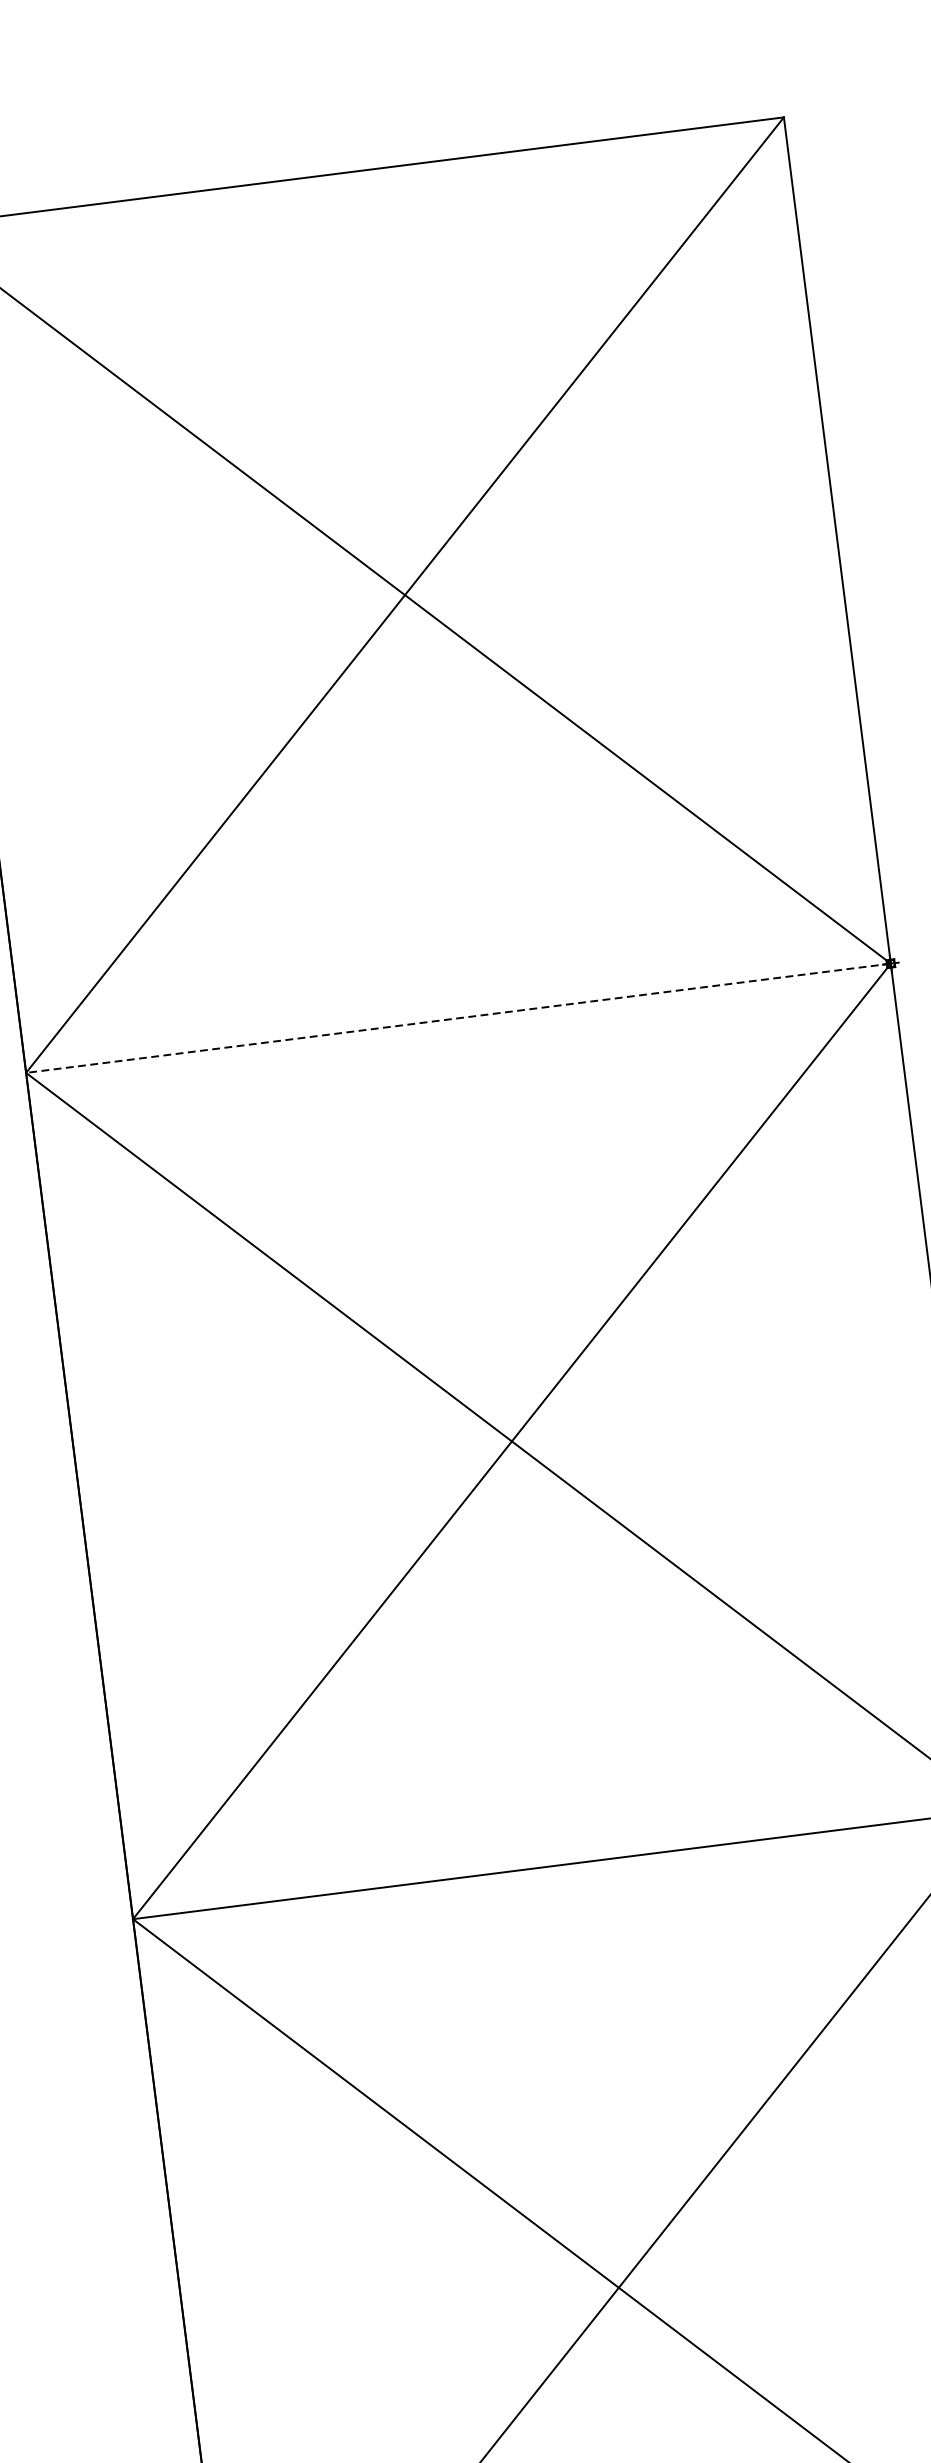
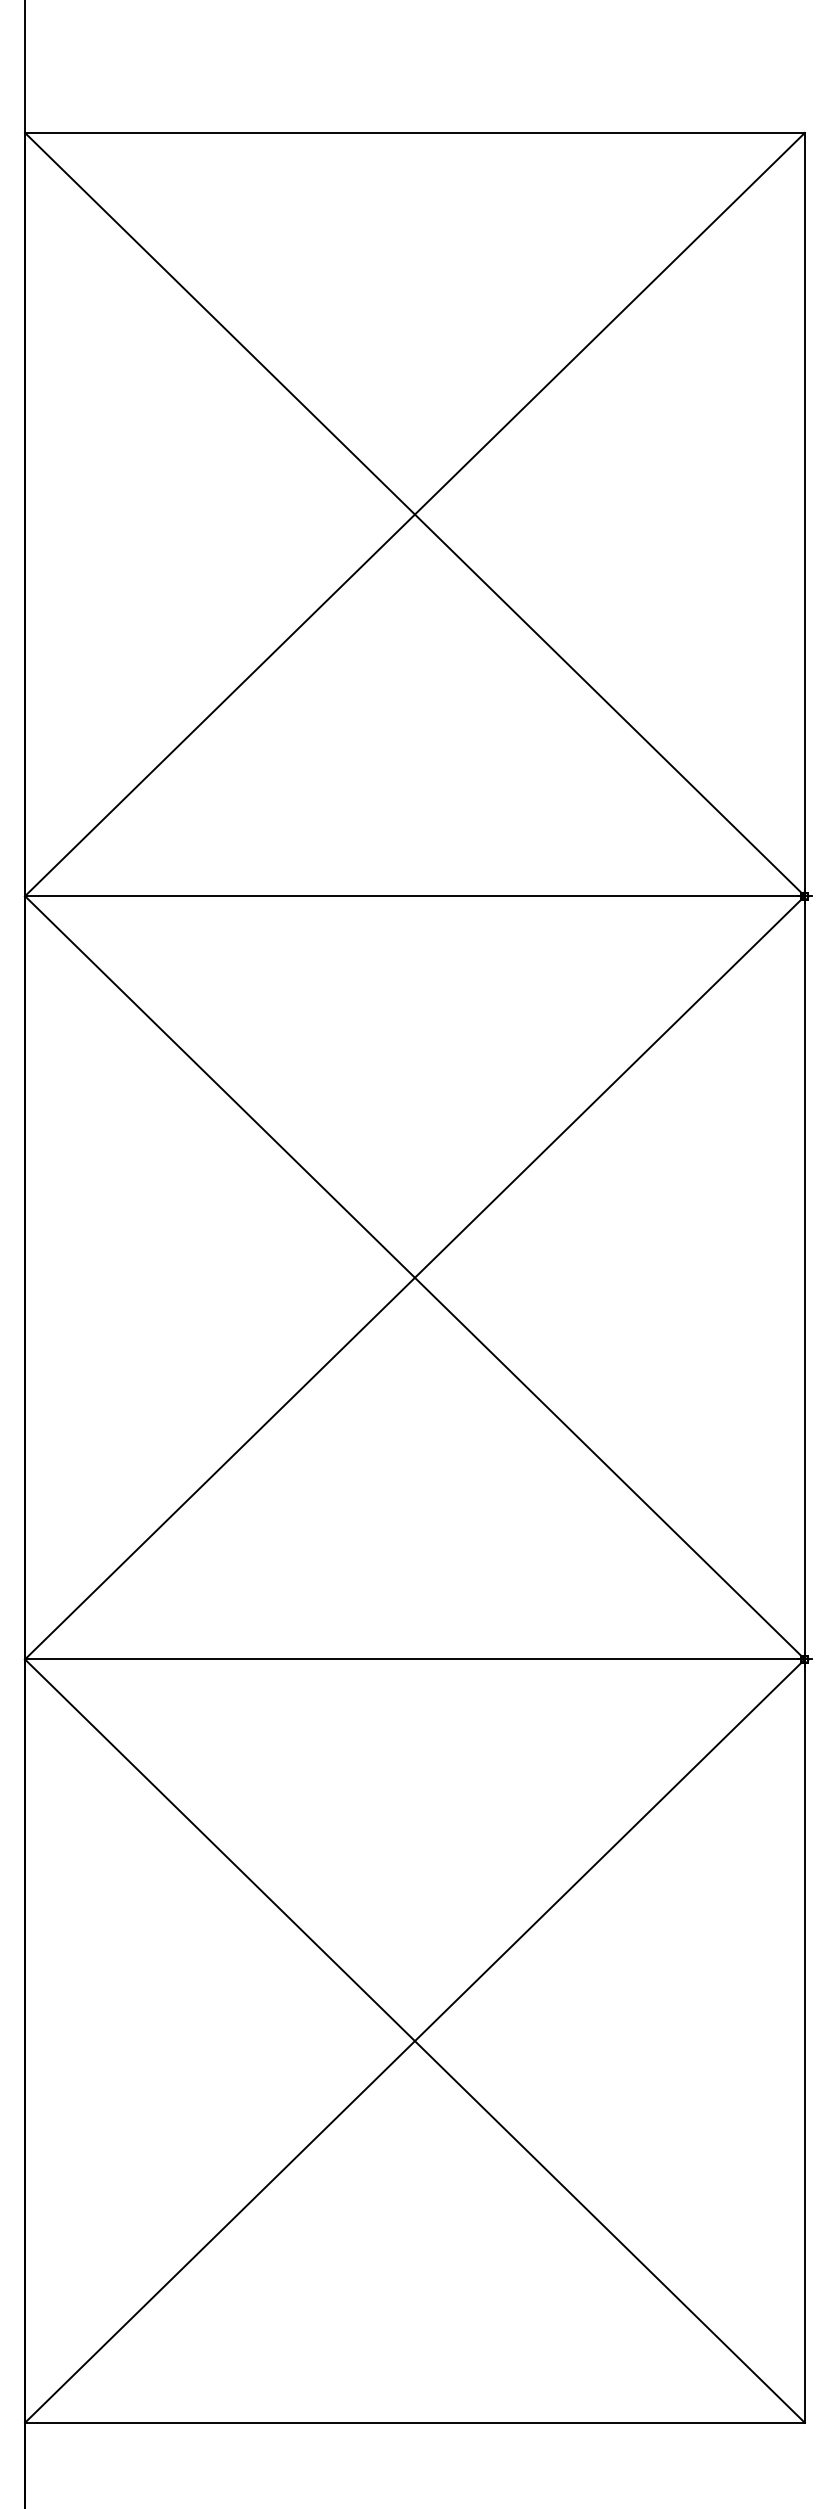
line: (457, 1018) -> (414, 896), dashed -> solid

